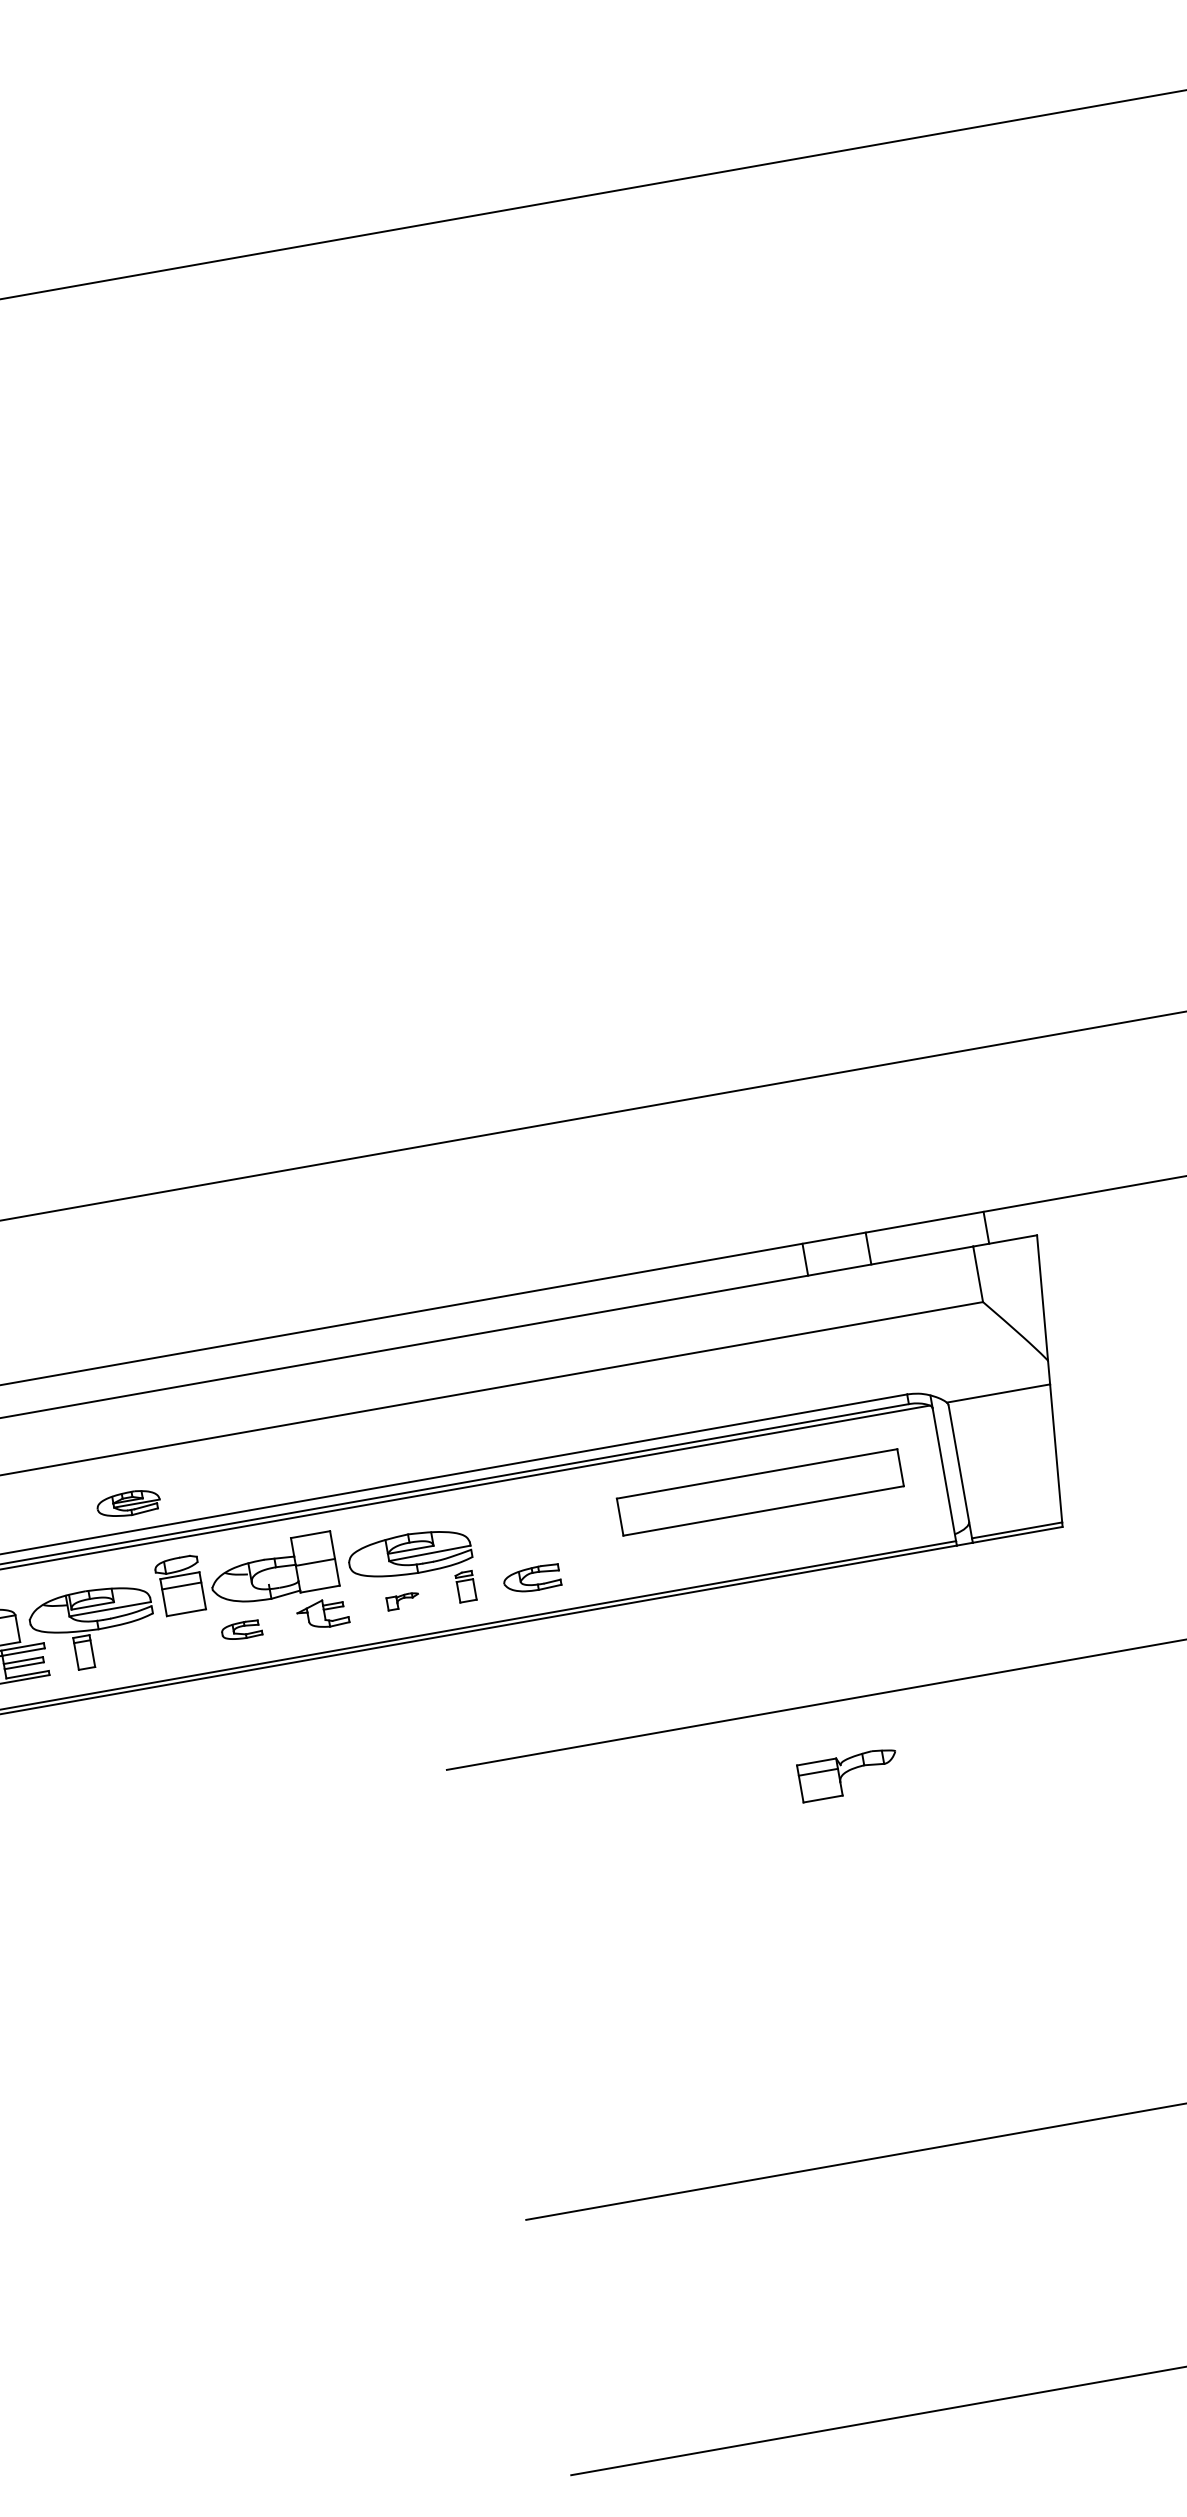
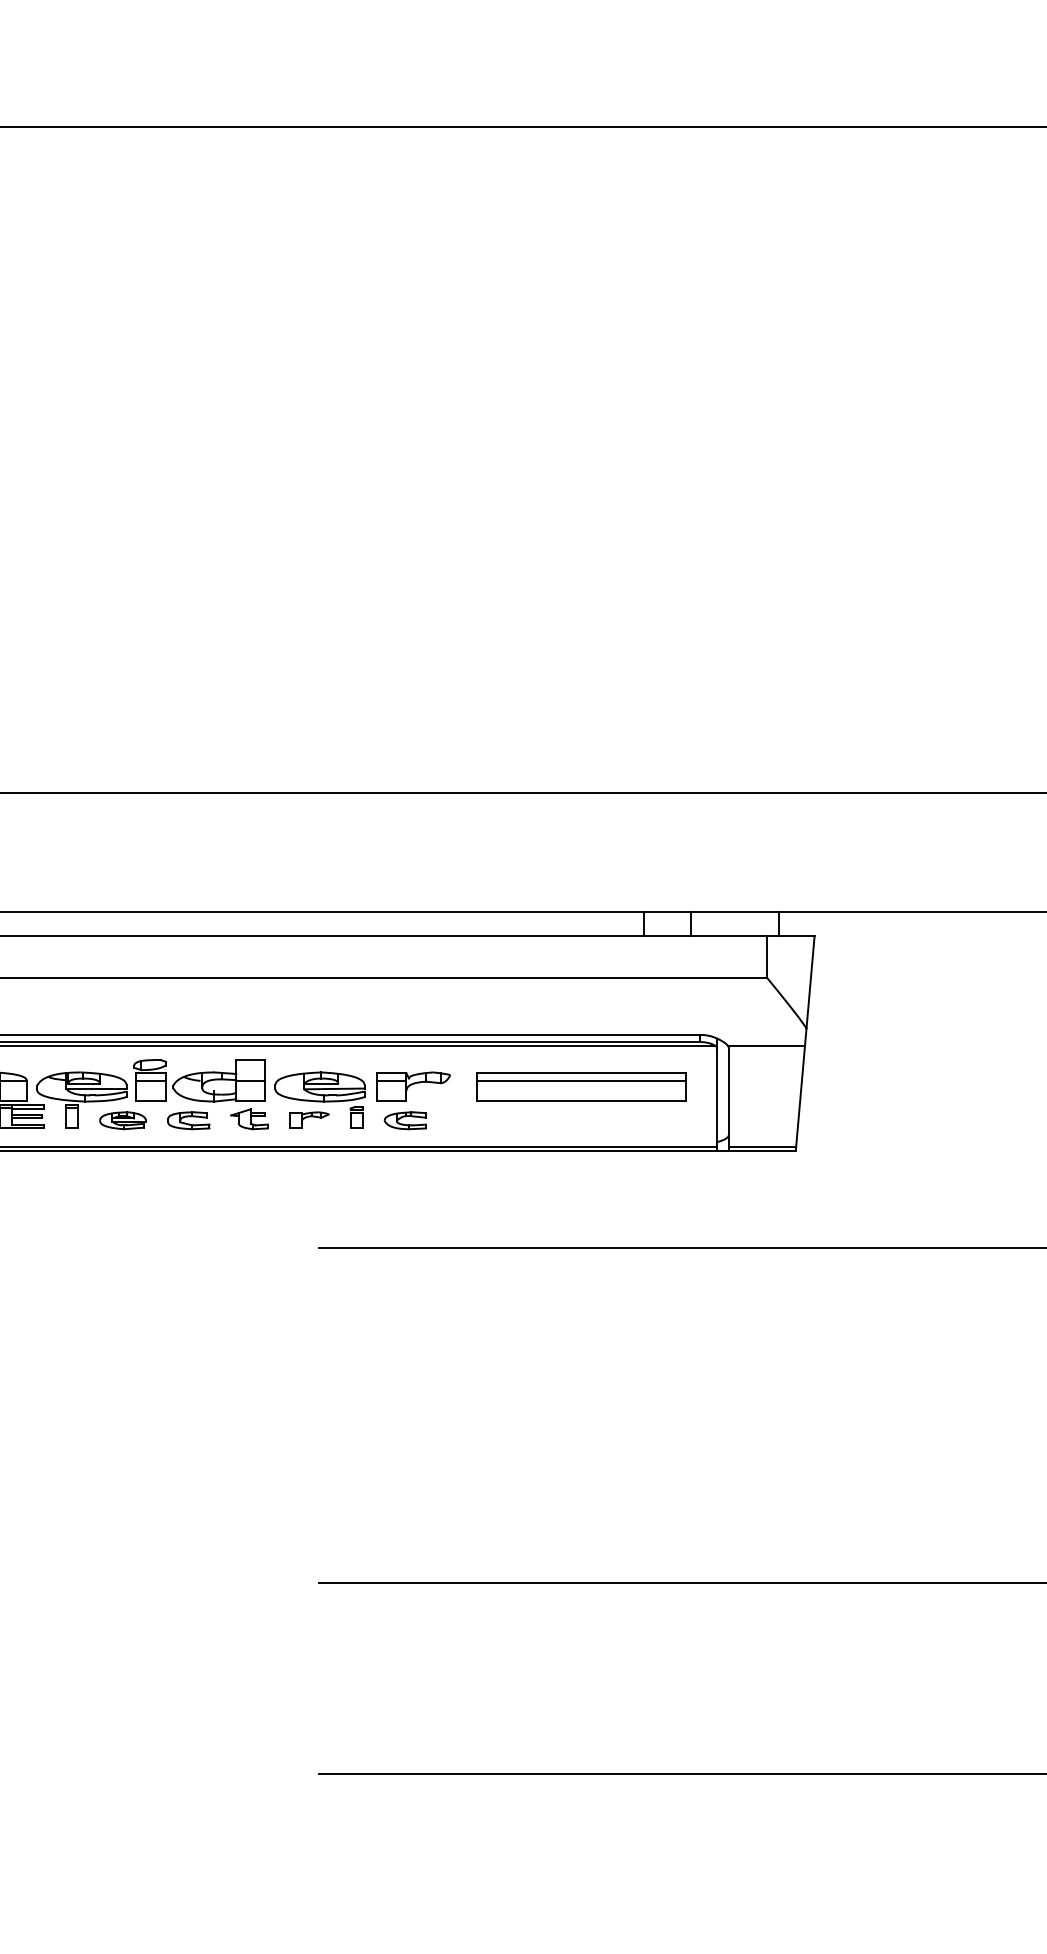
line: (758, 1483) -> (581, 1080), added
part: (127, 1503) -> (122, 1120), moved
part: (403, 1600) -> (309, 1119), size x1.67
part: (241, 1630) -> (188, 1120), size x1.43
part: (848, 1774) -> (413, 1086), moved

